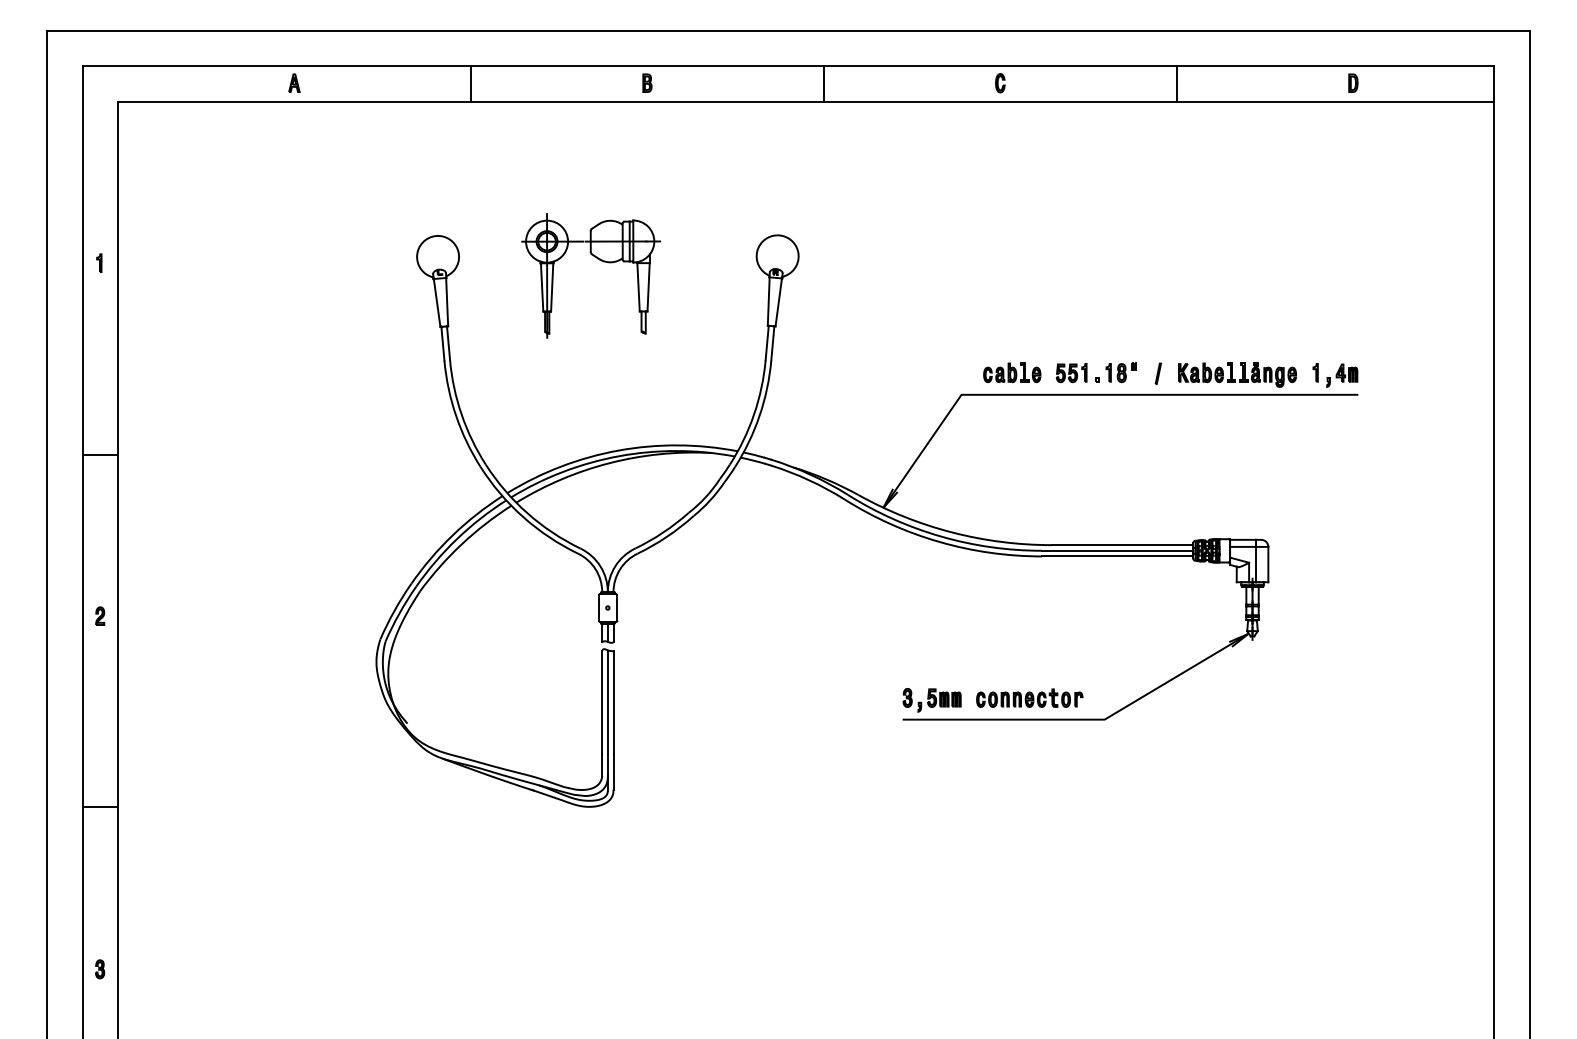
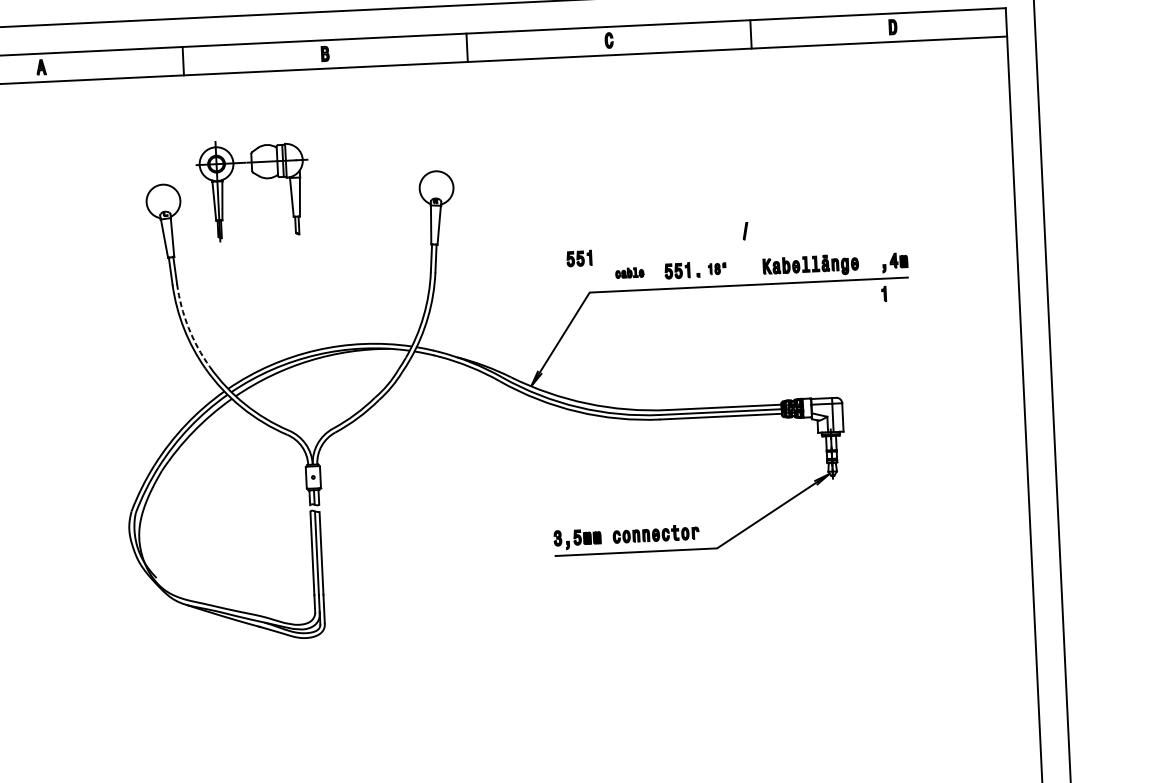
part: (597, 259) -> (257, 176), moved
part: (950, 352) -> (579, 258), added
part: (1012, 372) -> (629, 272), size x0.6
part: (1120, 372) -> (716, 268), size x0.7
part: (1315, 372) -> (883, 293), moved
line: (1157, 373) -> (744, 231), moved
arc: (461, 414) -> (188, 327), solid -> dashed

